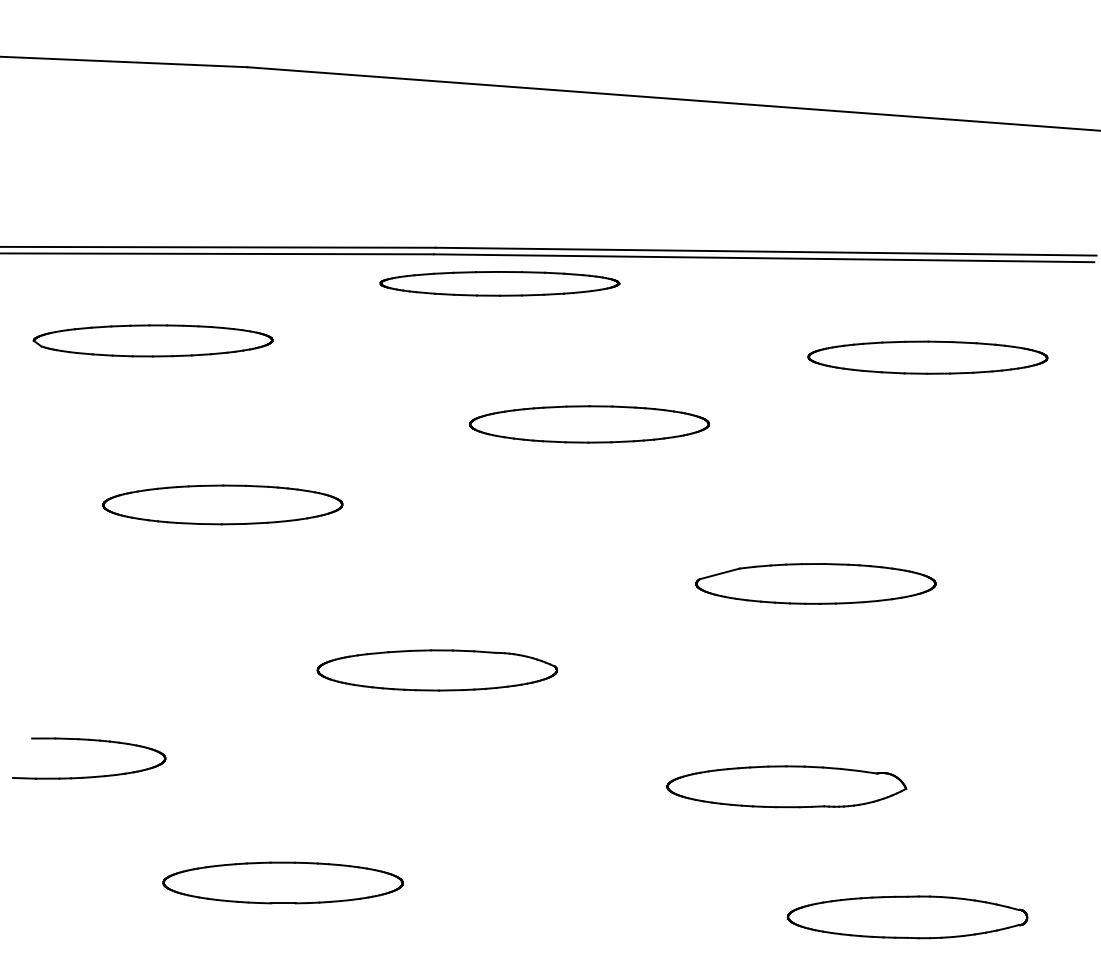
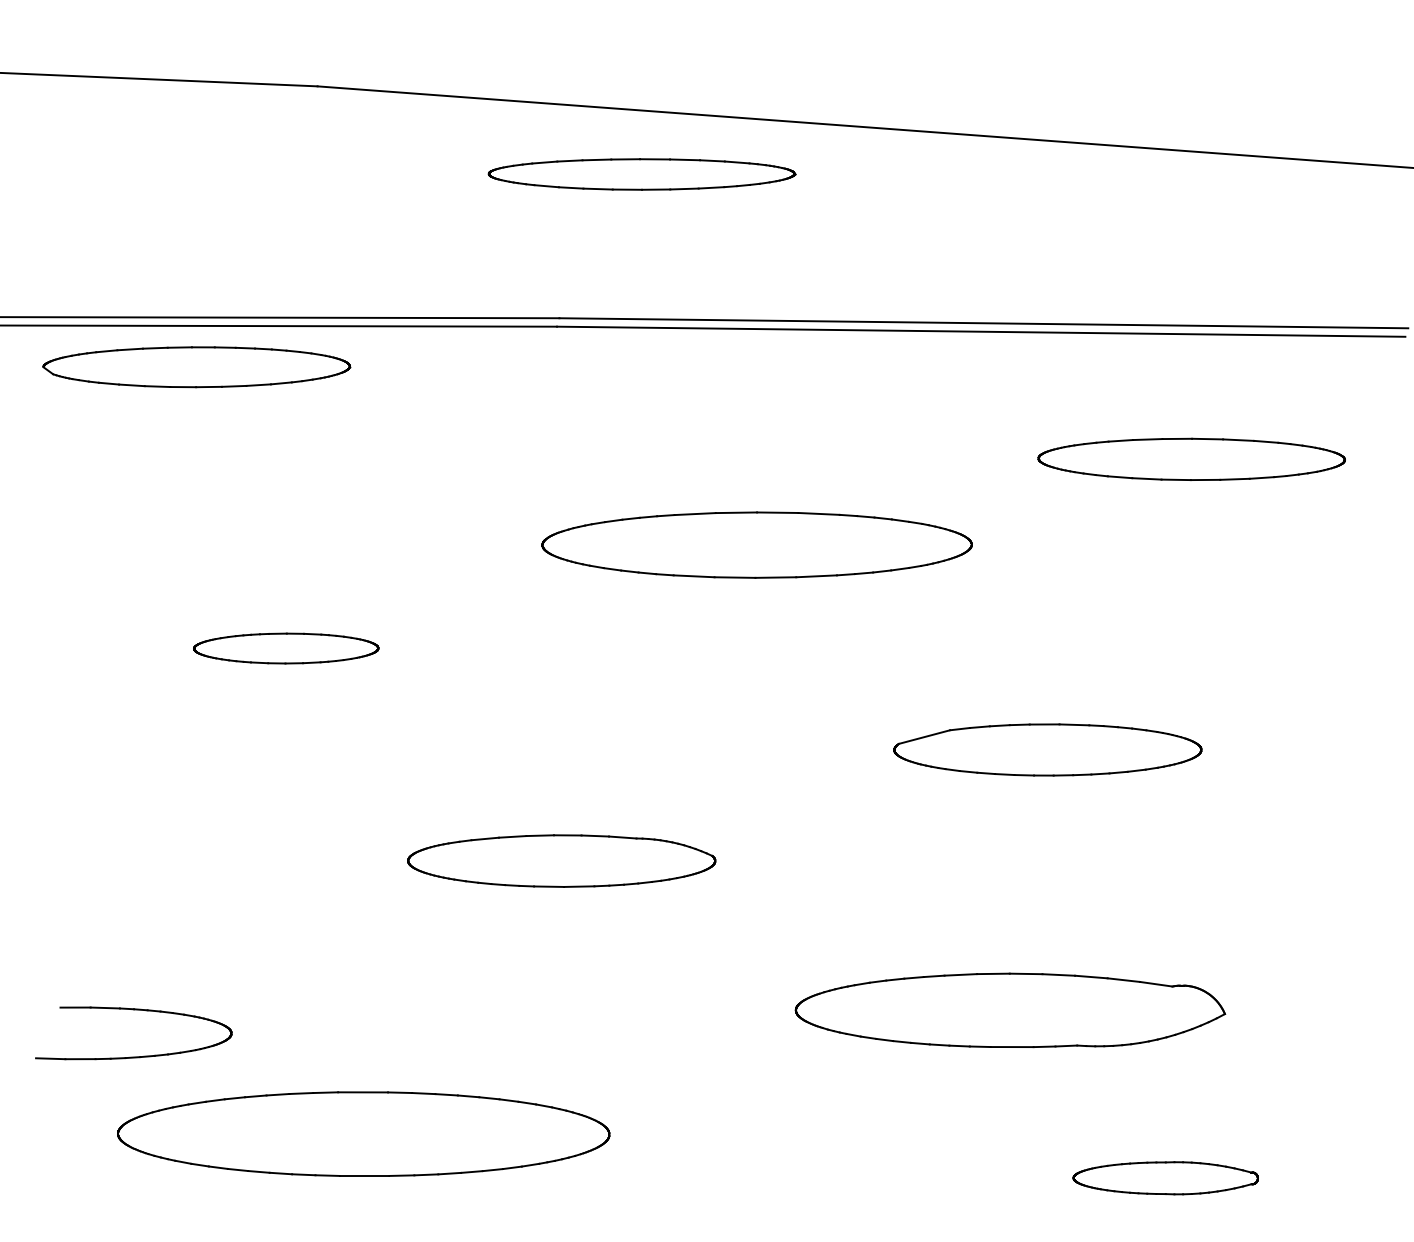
part: (499, 283) -> (641, 174), moved
part: (152, 340) -> (195, 366), moved
part: (589, 424) -> (757, 545), size x1.4
part: (222, 504) -> (285, 647), size x0.6
part: (94, 741) -> (140, 1011), moved
part: (786, 786) -> (1010, 1010), size x1.4
part: (282, 882) -> (362, 1133), size x1.6
part: (907, 917) -> (1165, 1178), size x0.6

